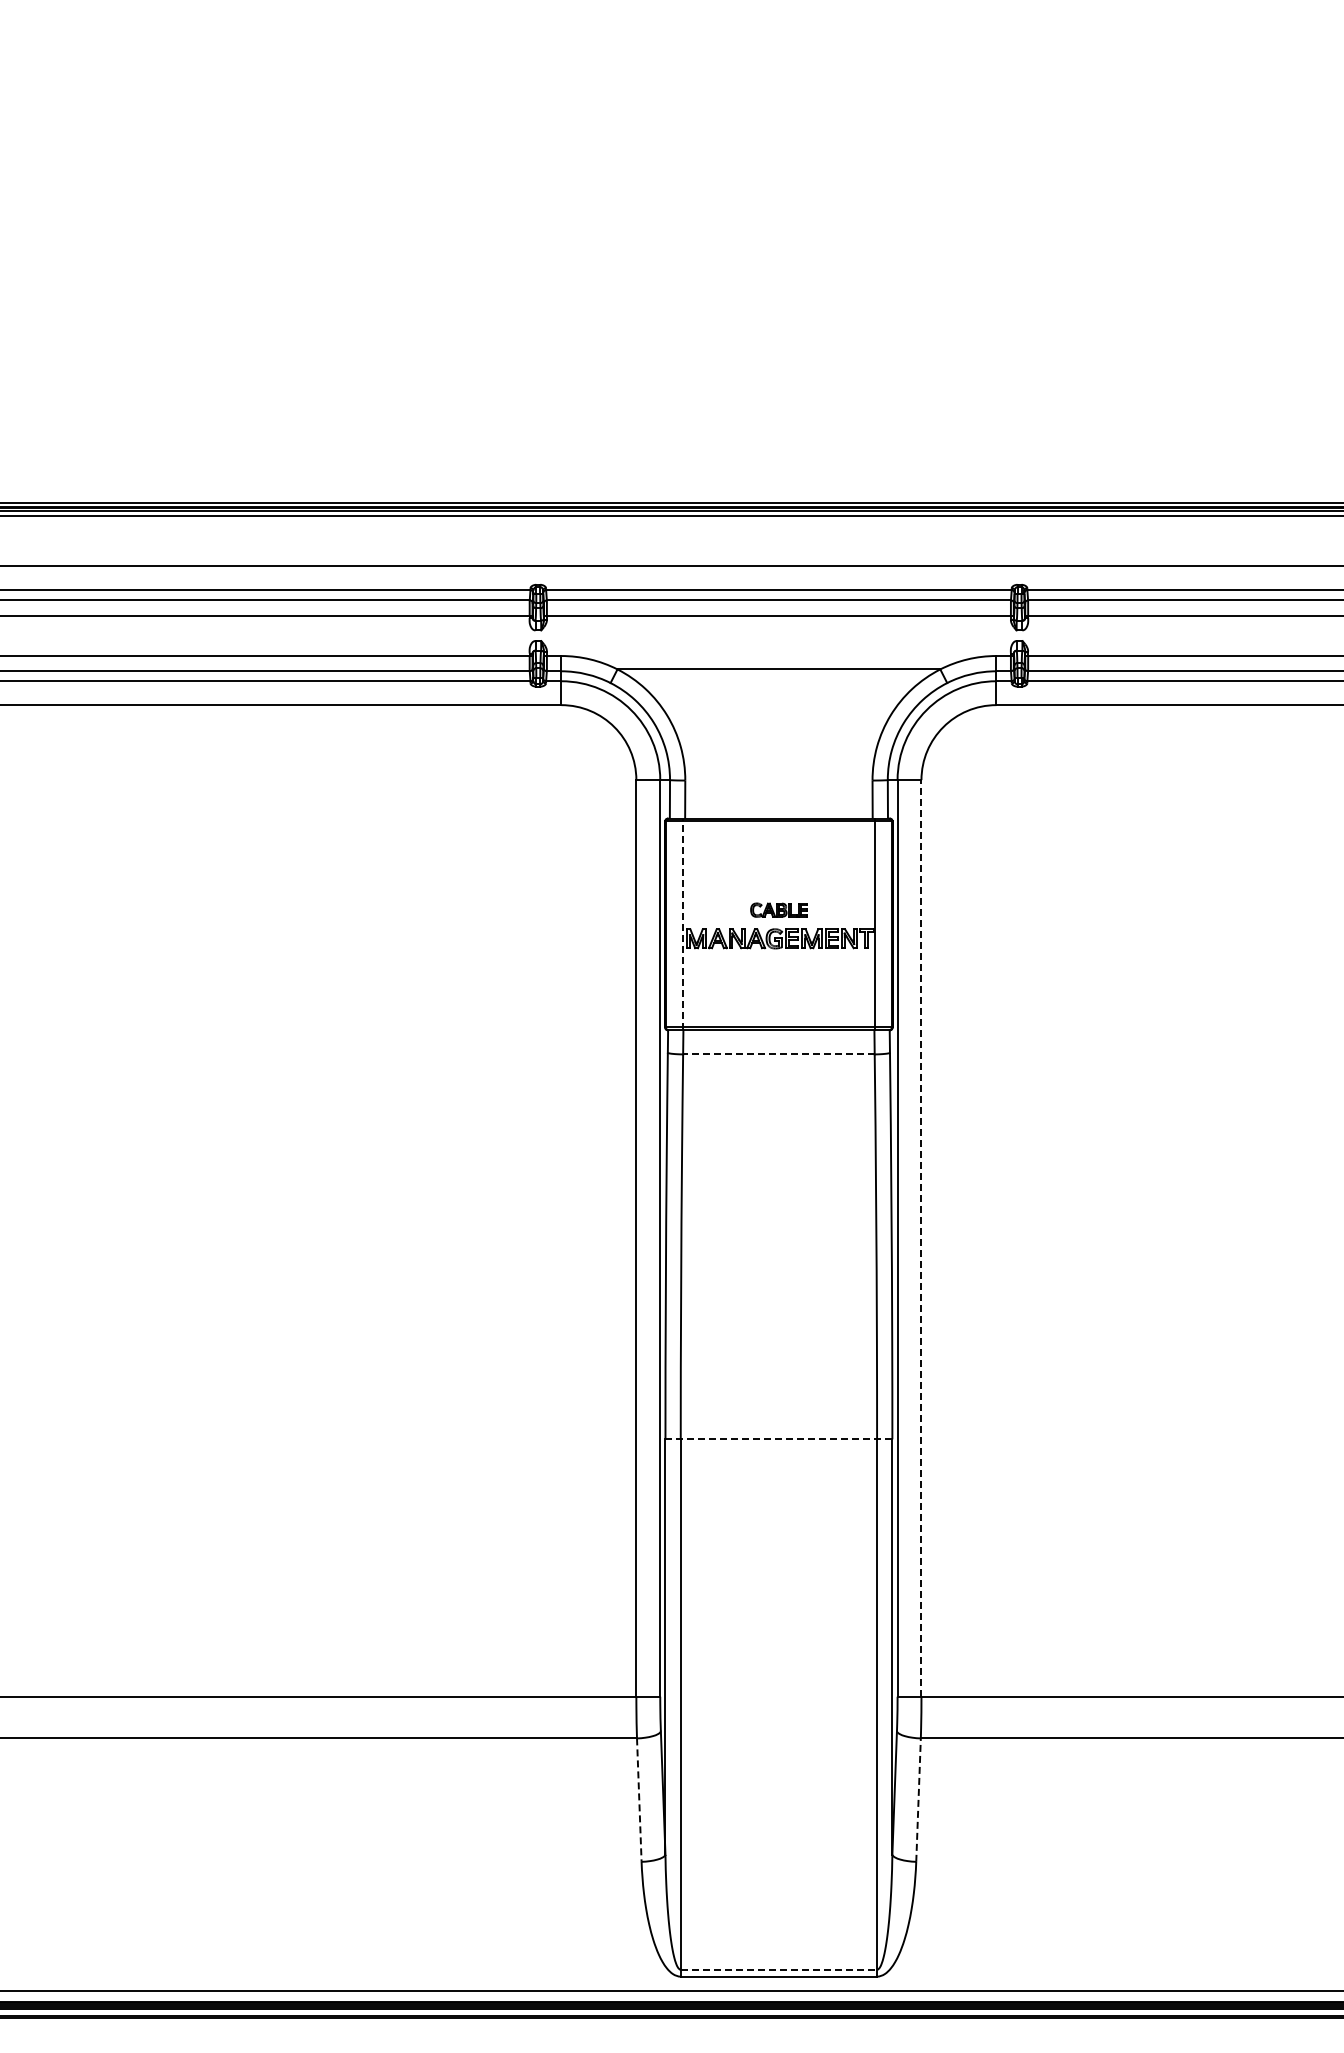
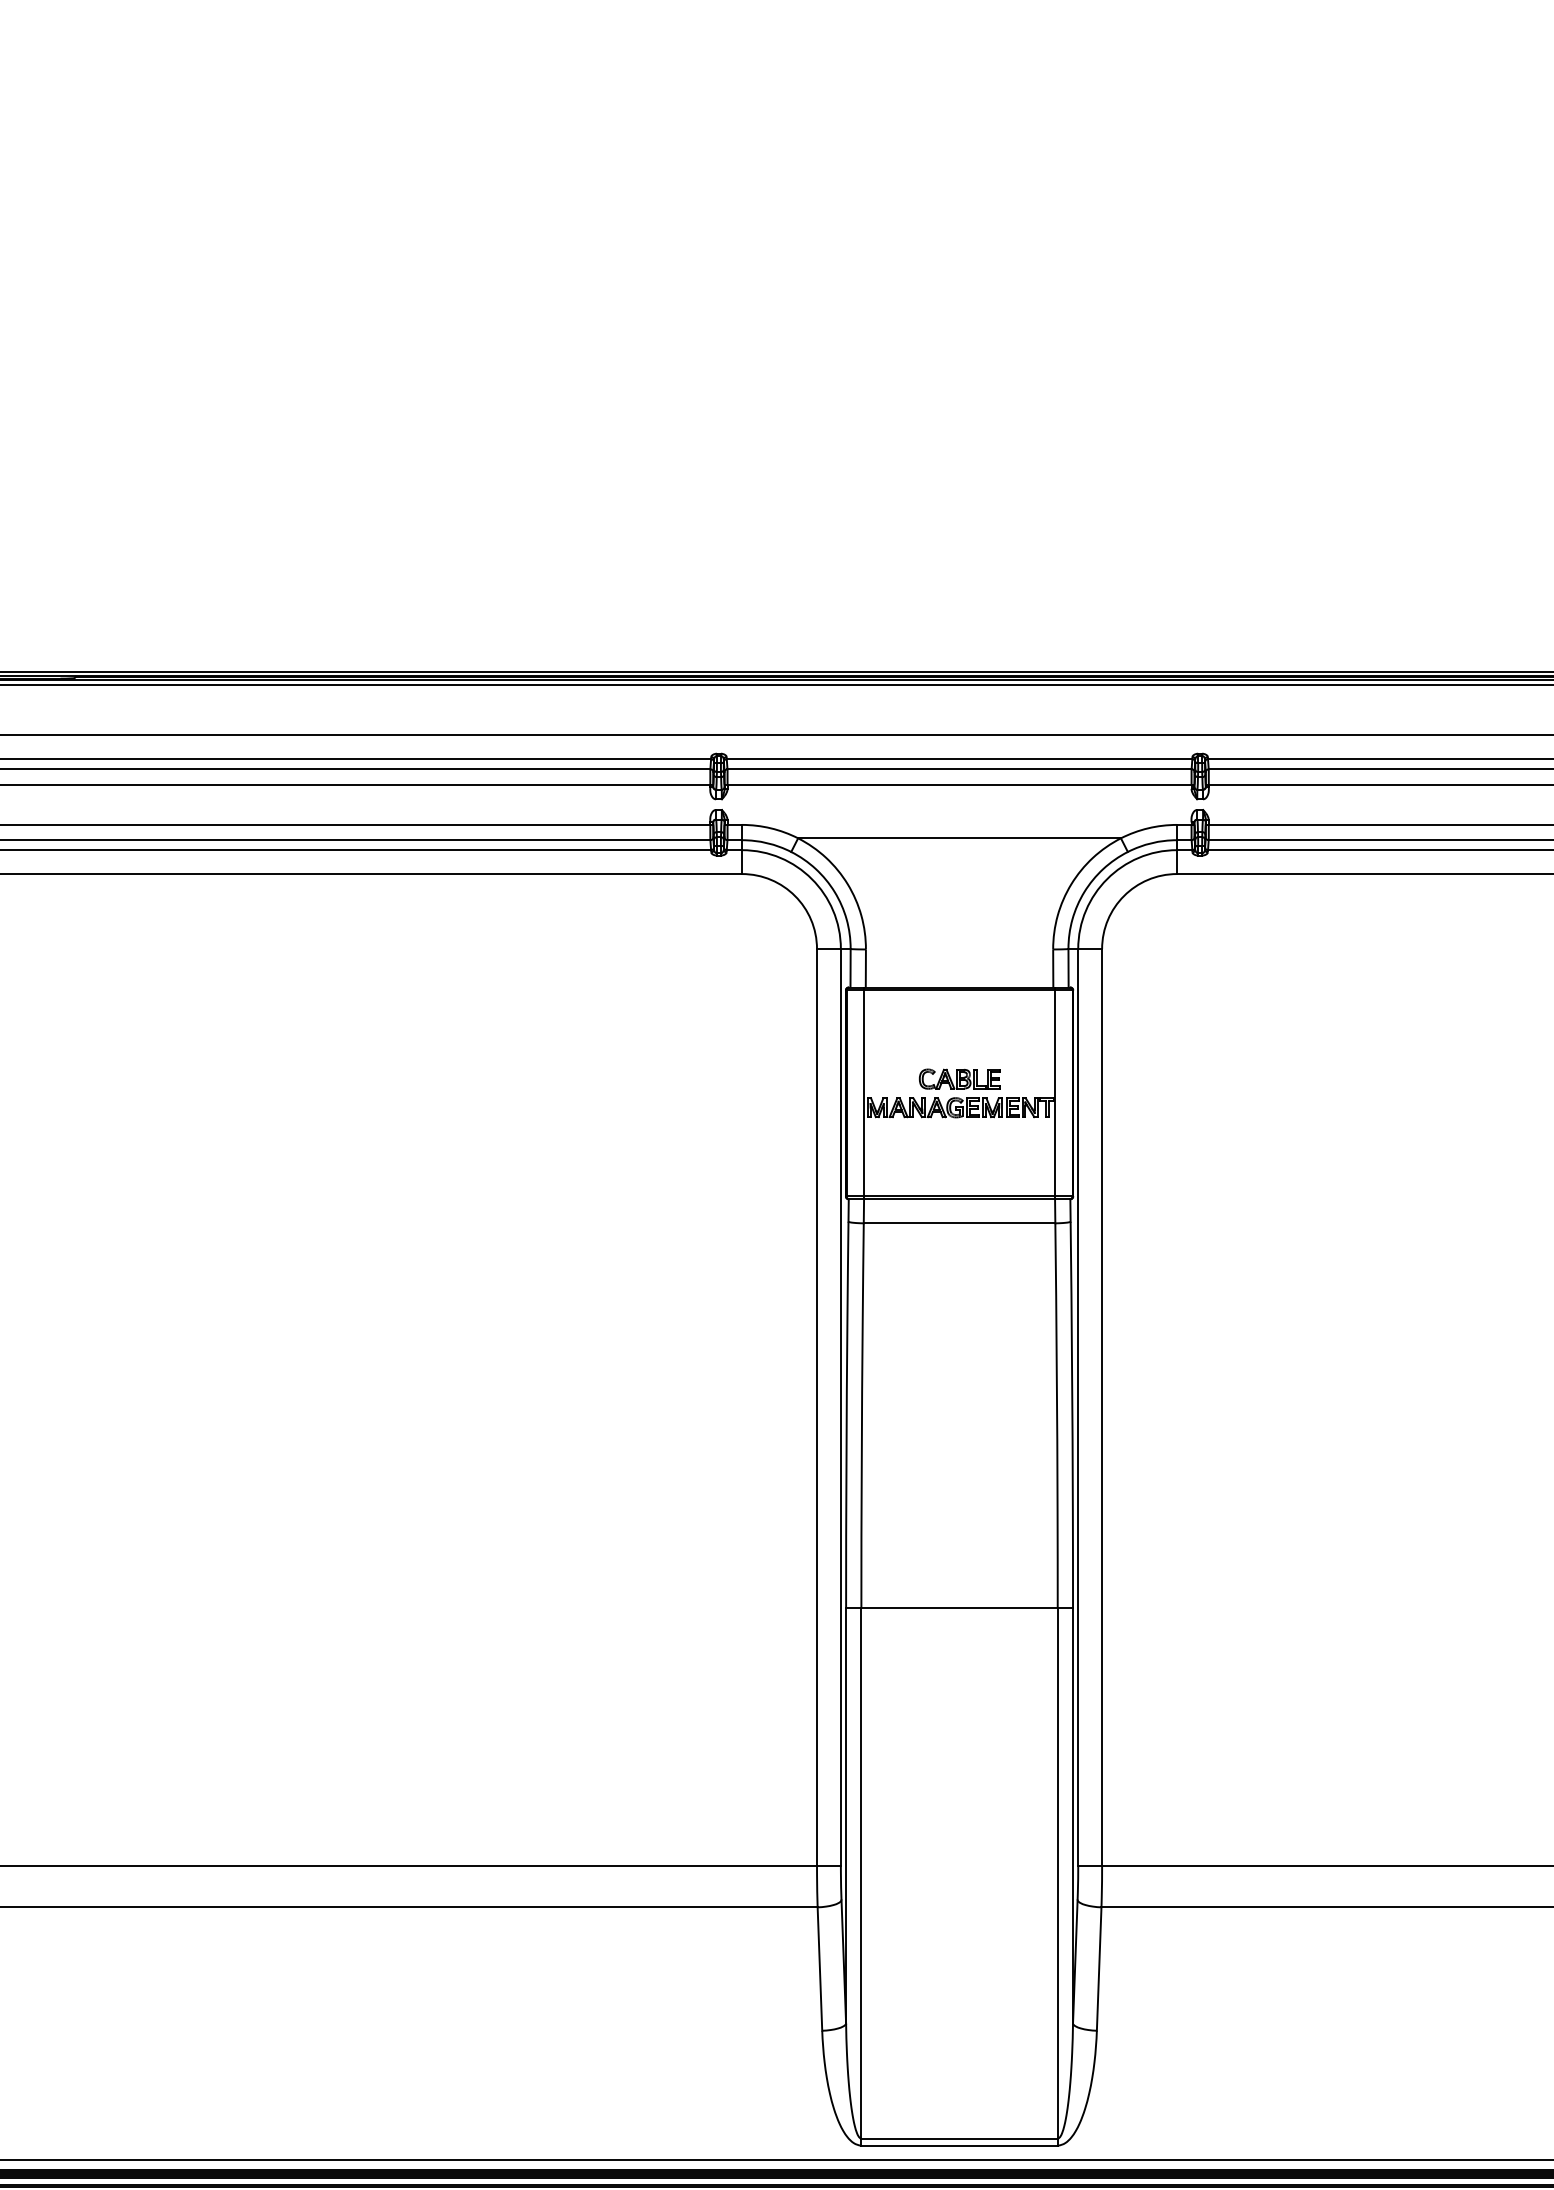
part: (778, 909) -> (959, 1078), size x1.43
line: (682, 924) -> (863, 1093), dashed -> solid
line: (778, 1054) -> (959, 1223), dashed -> solid
line: (921, 1237) -> (1102, 1406), dashed -> solid
line: (779, 1439) -> (960, 1608), dashed -> solid
line: (638, 1800) -> (819, 1969), dashed -> solid
line: (918, 1800) -> (1099, 1969), dashed -> solid
line: (779, 1969) -> (960, 2138), dashed -> solid

